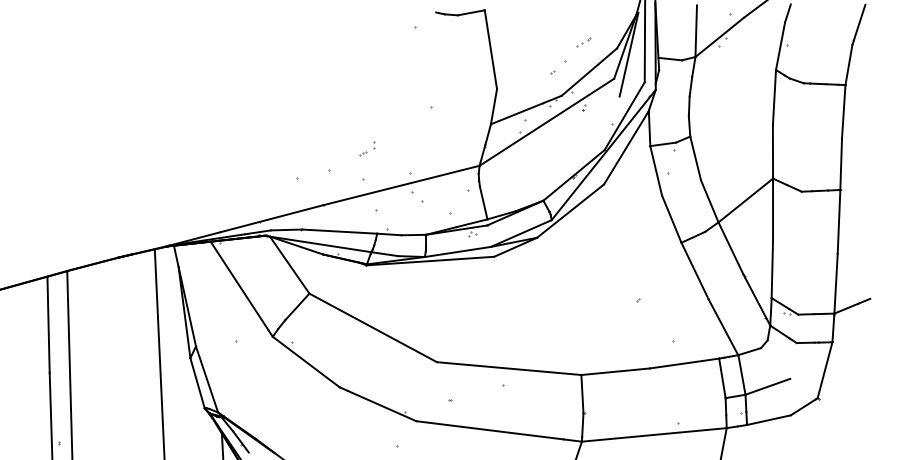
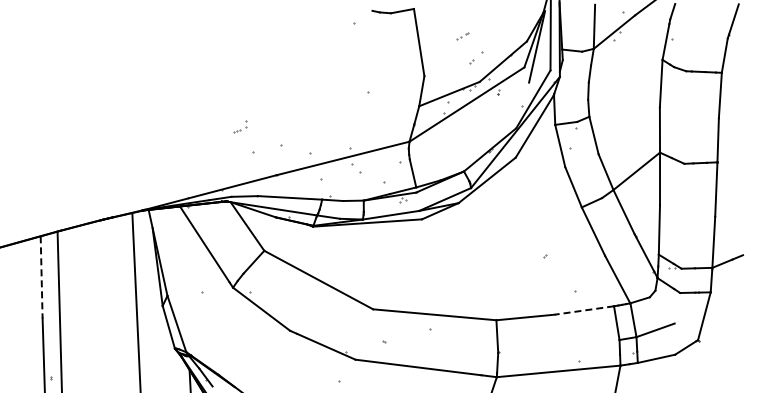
part: (583, 42) -> (462, 36), moved
part: (367, 147) -> (240, 126), moved
line: (48, 324) -> (41, 277), solid -> dashed
line: (684, 363) -> (584, 310), solid -> dashed

